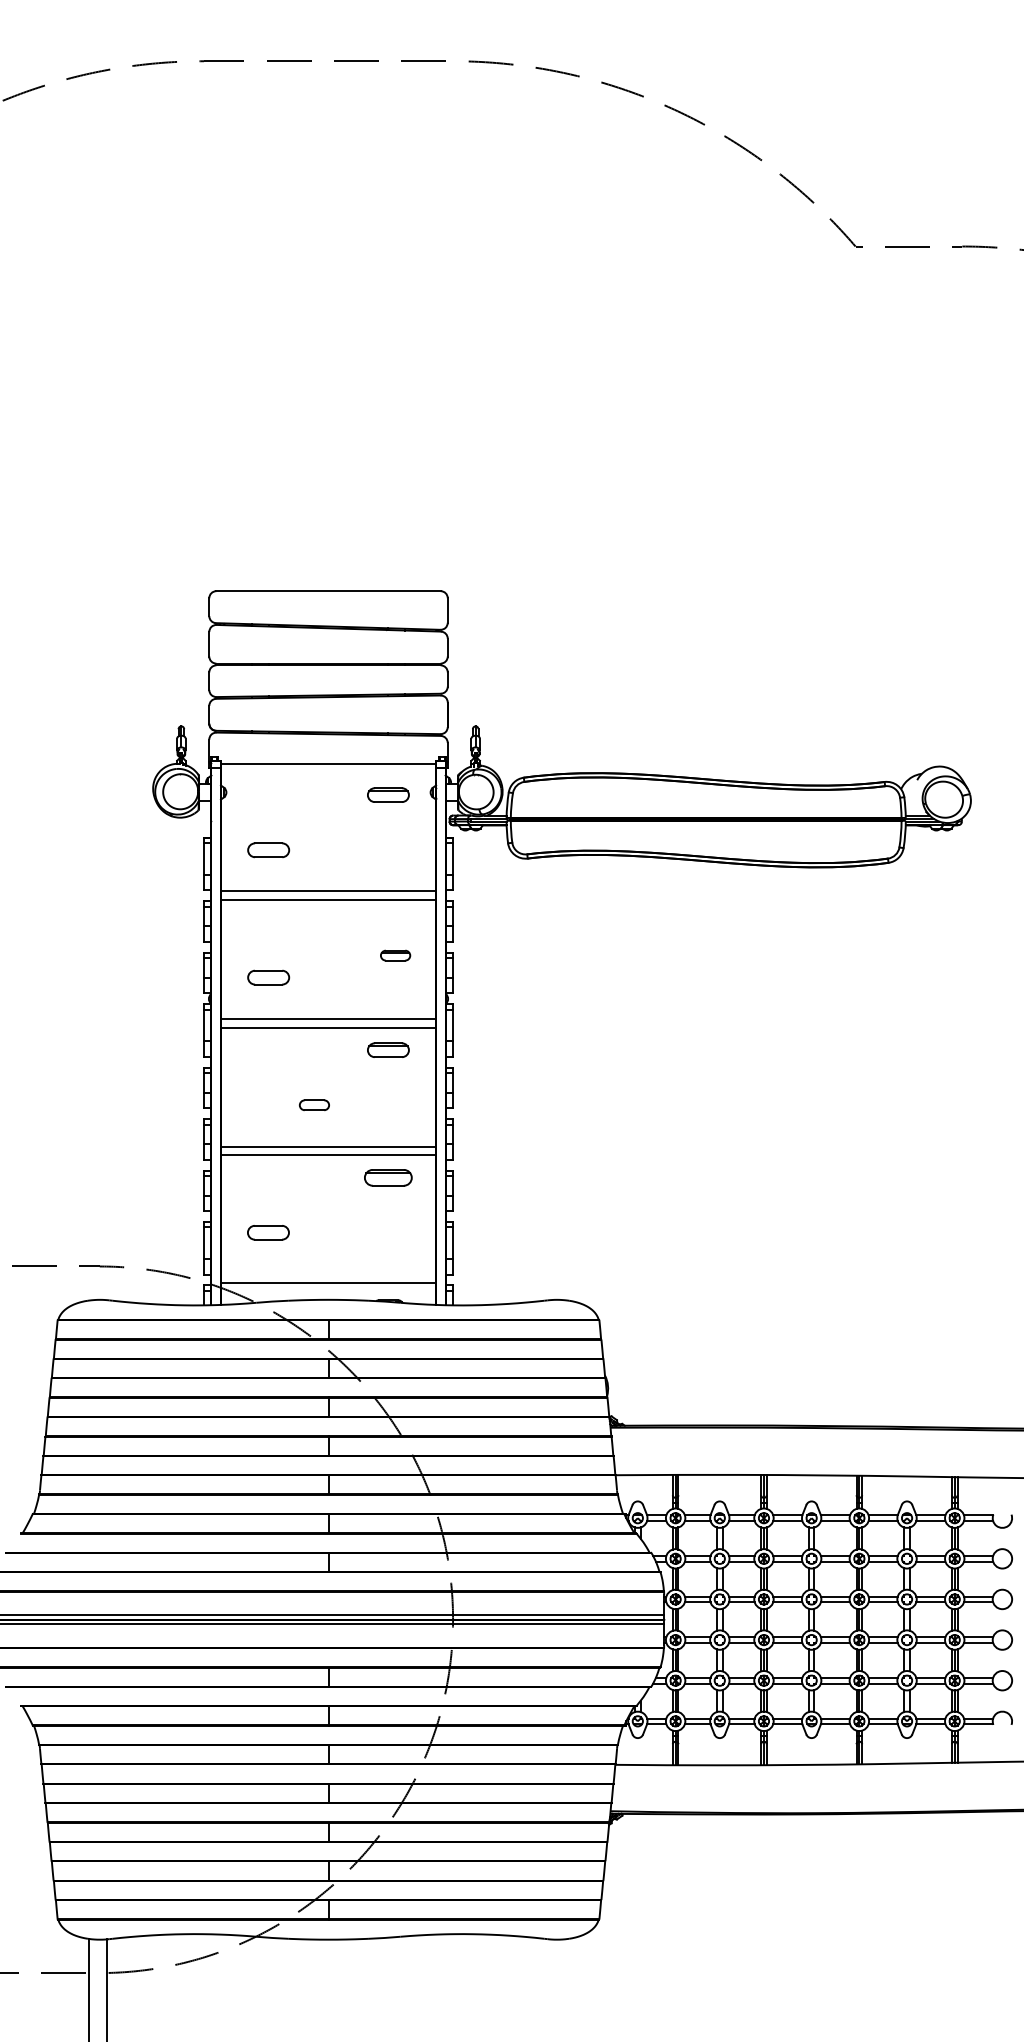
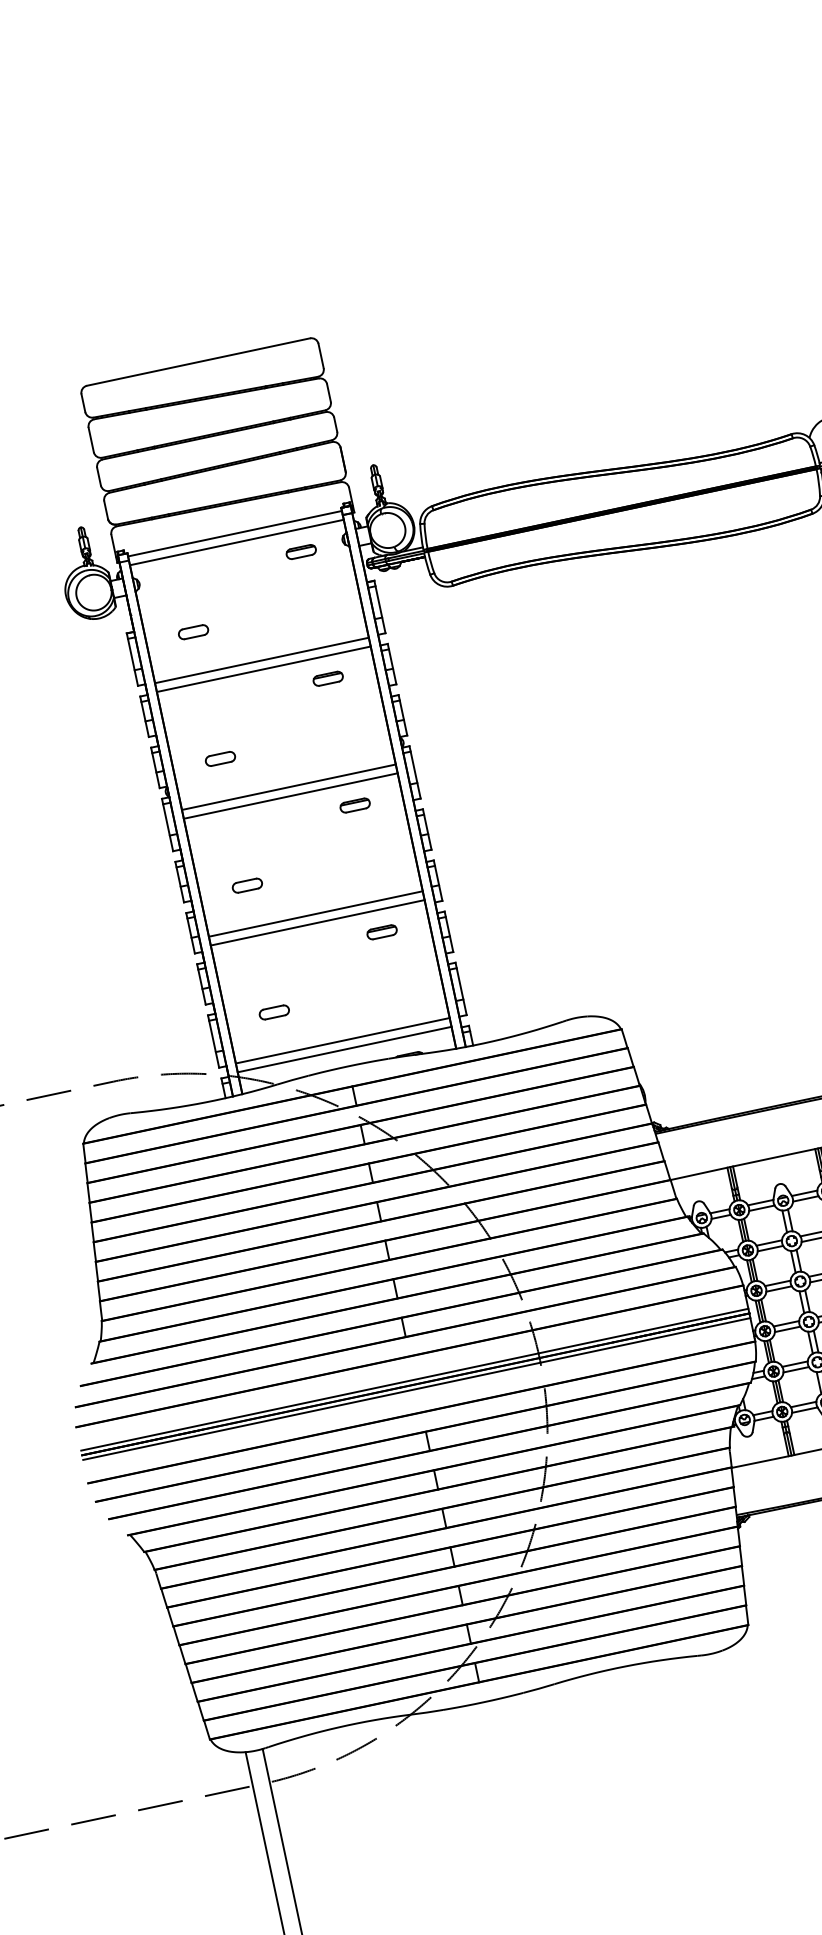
line: (328, 772) -> (236, 542), added
part: (388, 794) -> (301, 551), size x0.71
part: (267, 849) -> (192, 631), size x0.71
part: (395, 955) -> (328, 678), moved
part: (267, 977) -> (219, 758), size x0.71
part: (388, 1049) -> (354, 804), size x0.71
part: (313, 1105) -> (246, 886), moved
part: (388, 1177) -> (381, 932), size x0.62
part: (268, 1232) -> (274, 1012), size x0.71
line: (328, 1274) -> (342, 1041), added

